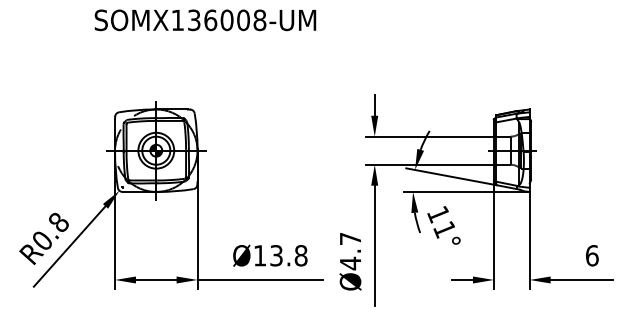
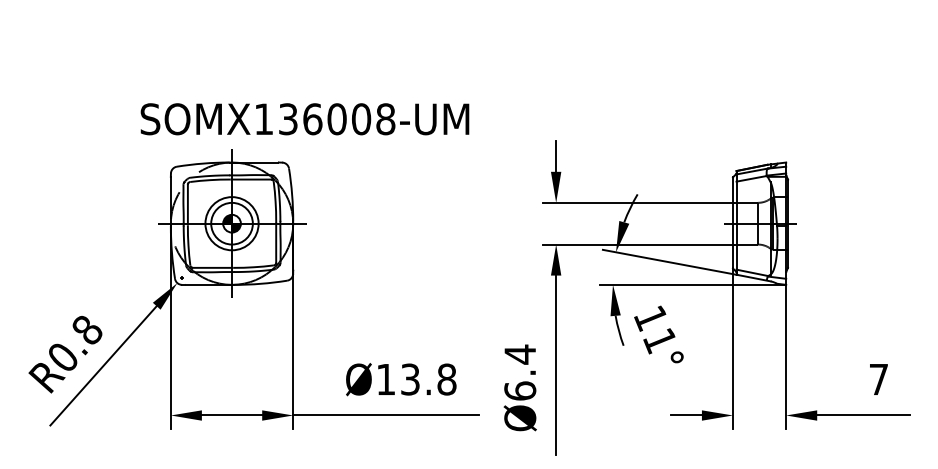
text: (205, 20) -> (305, 119), moved
text: (350, 251) -> (520, 373), Ø4.7 -> Ø6.4
text: (592, 255) -> (879, 379), 6 -> 7

